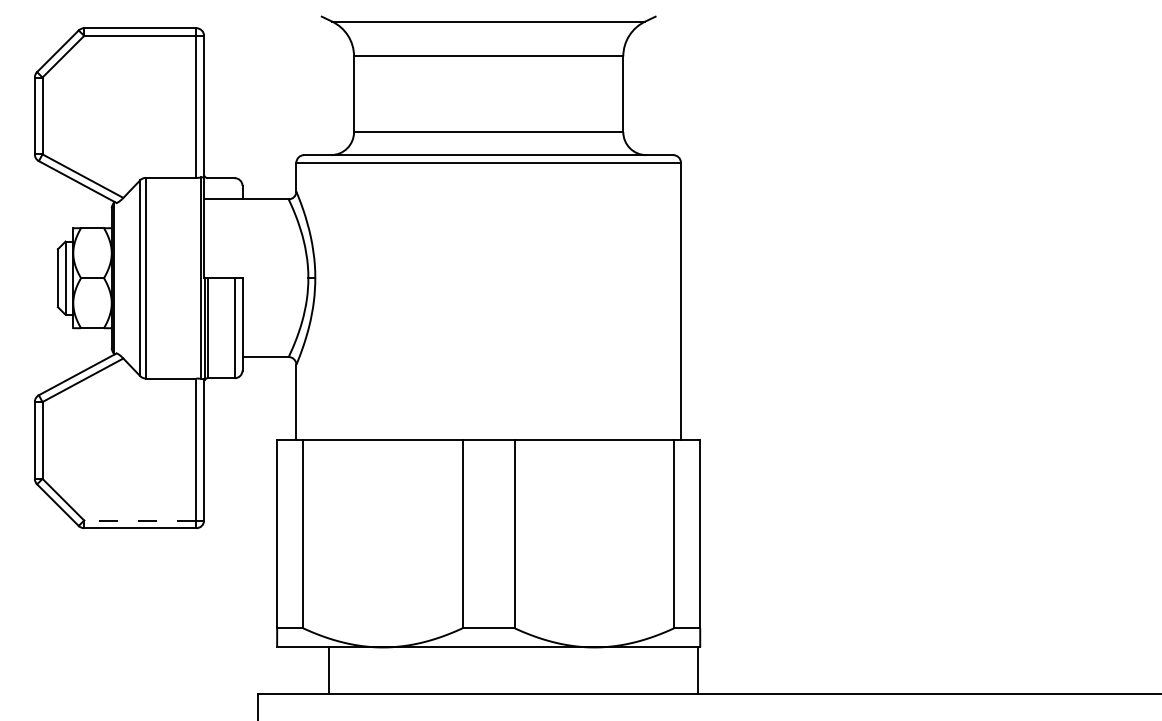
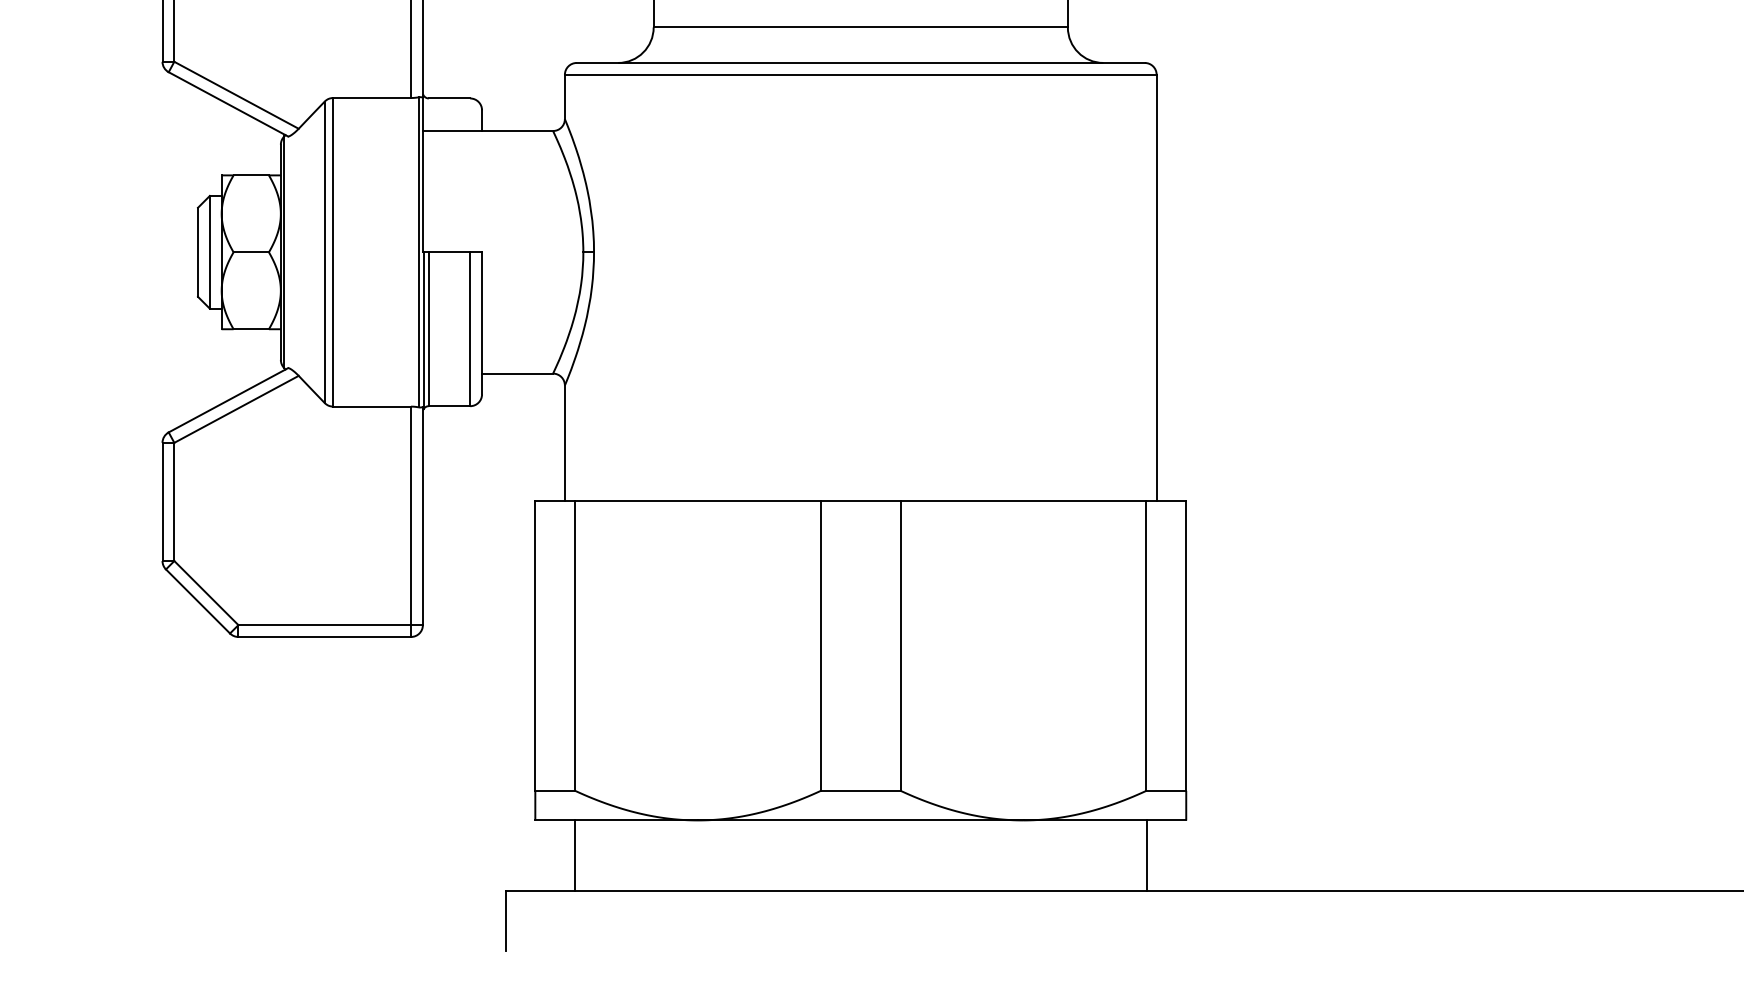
line: (139, 520) -> (323, 625), dashed -> solid
line: (328, 670) -> (574, 855), moved
line: (698, 670) -> (1146, 855), moved

